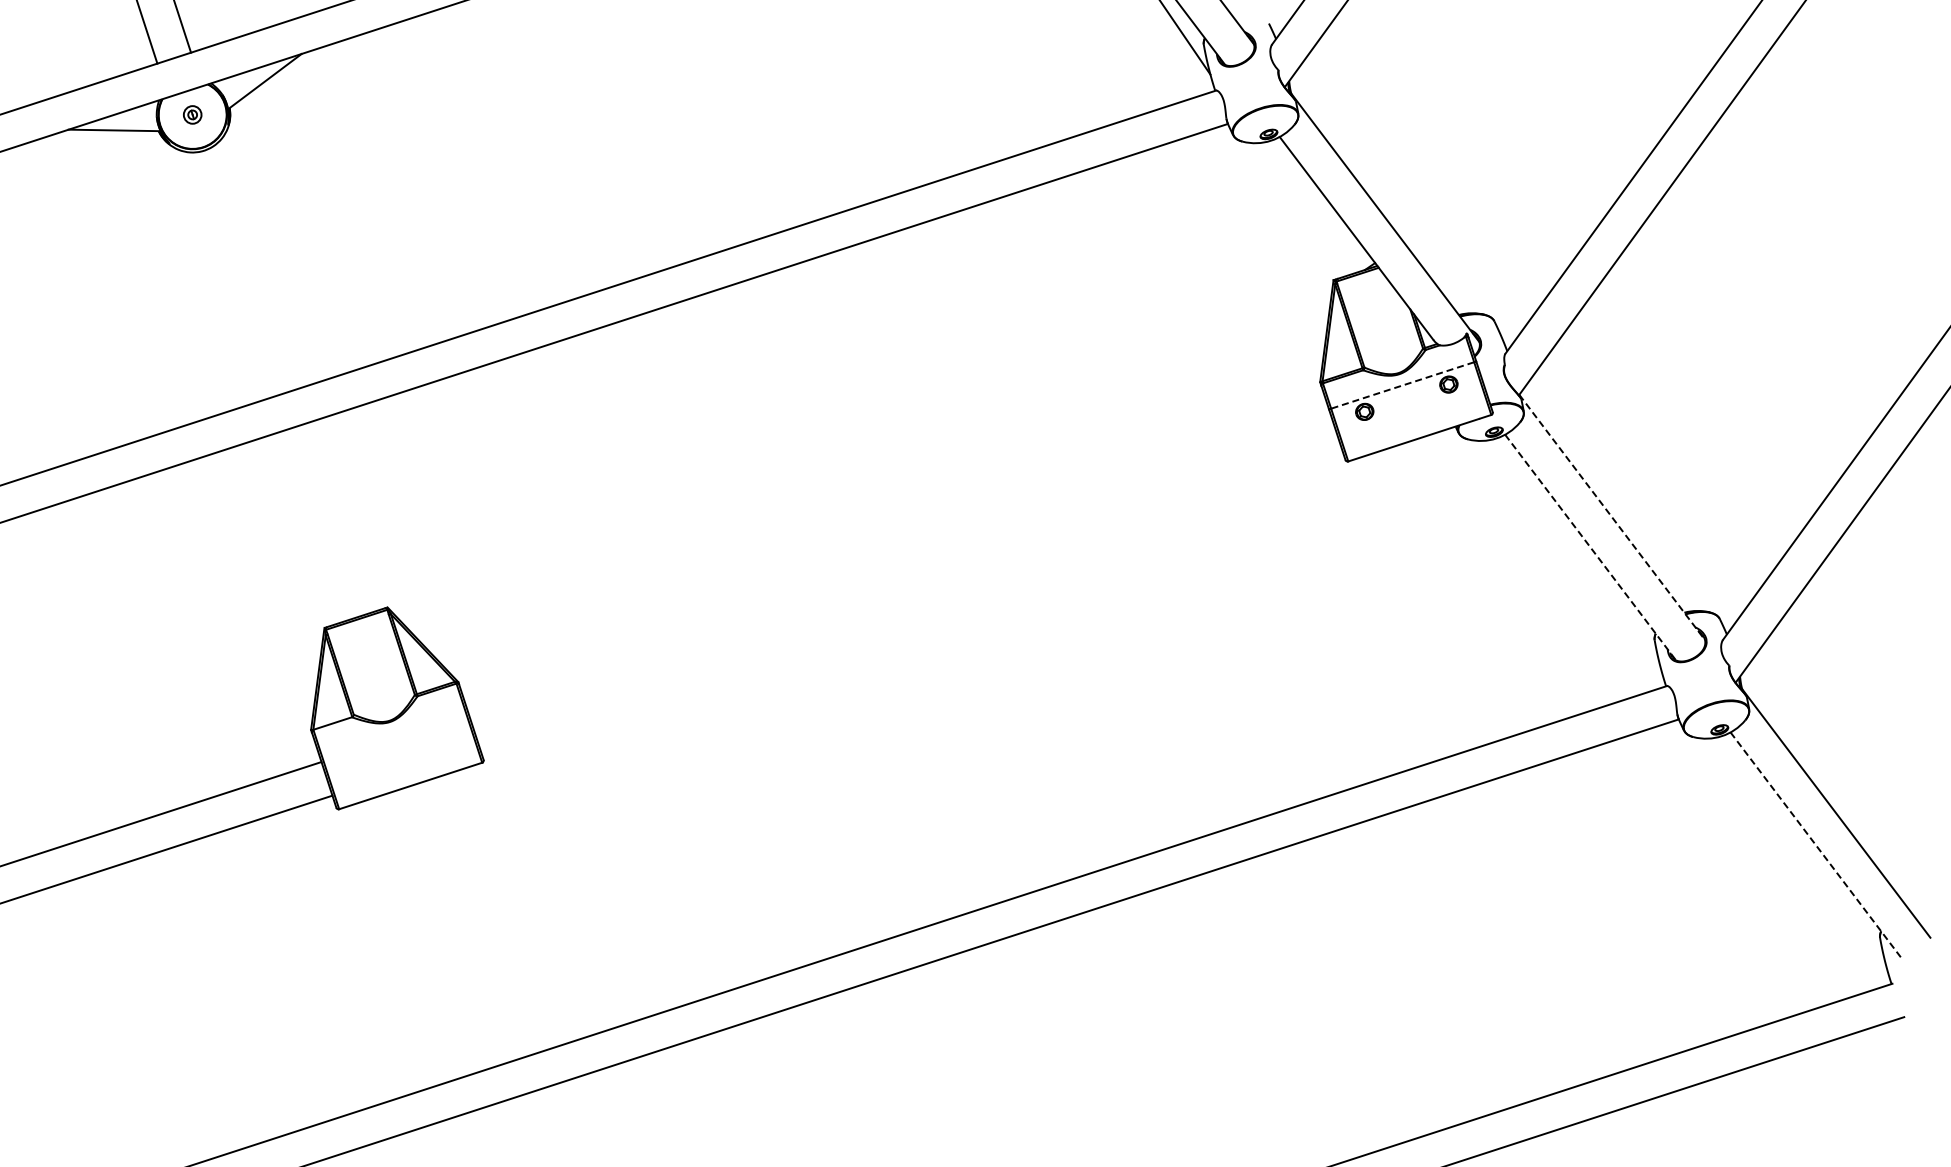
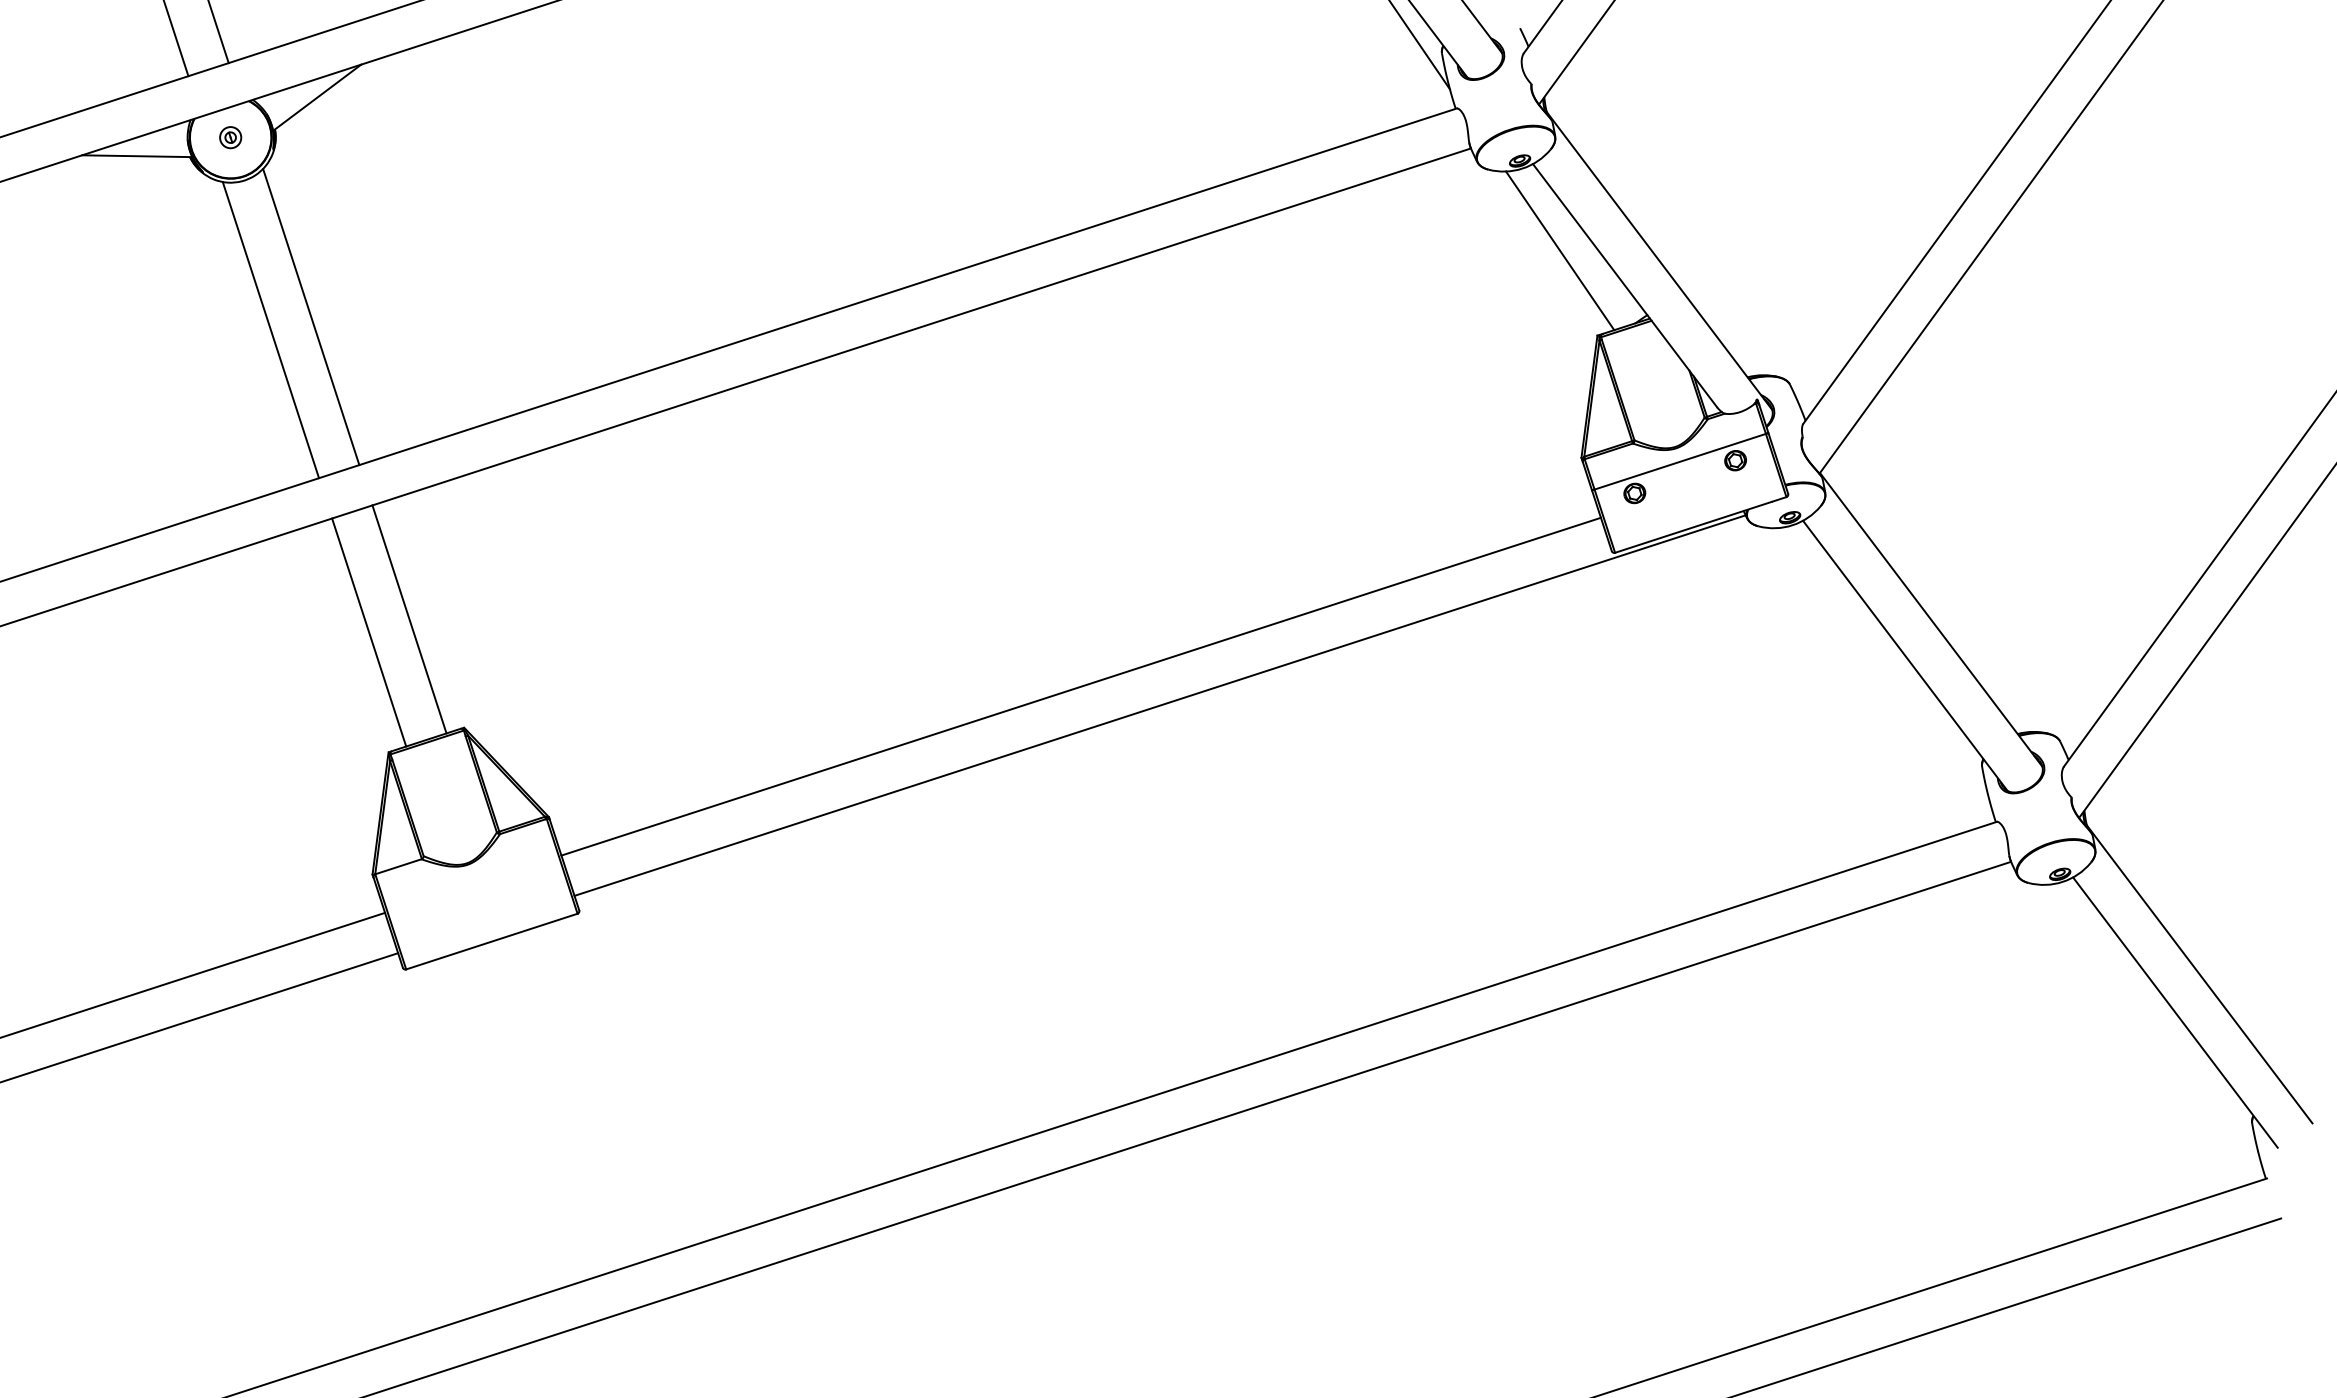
line: (1302, 209) -> (1560, 250), added
line: (259, 264) -> (310, 316), added
line: (226, 275) -> (271, 330), added
line: (1402, 385) -> (1680, 461), dashed -> solid
line: (341, 516) -> (408, 618), added
line: (1612, 517) -> (1931, 619), dashed -> solid
line: (308, 527) -> (369, 631), added
line: (1590, 547) -> (1905, 655), dashed -> solid
line: (902, 573) -> (1081, 687), added
line: (968, 588) -> (1160, 704), added
line: (1816, 845) -> (2176, 1012), dashed -> solid

